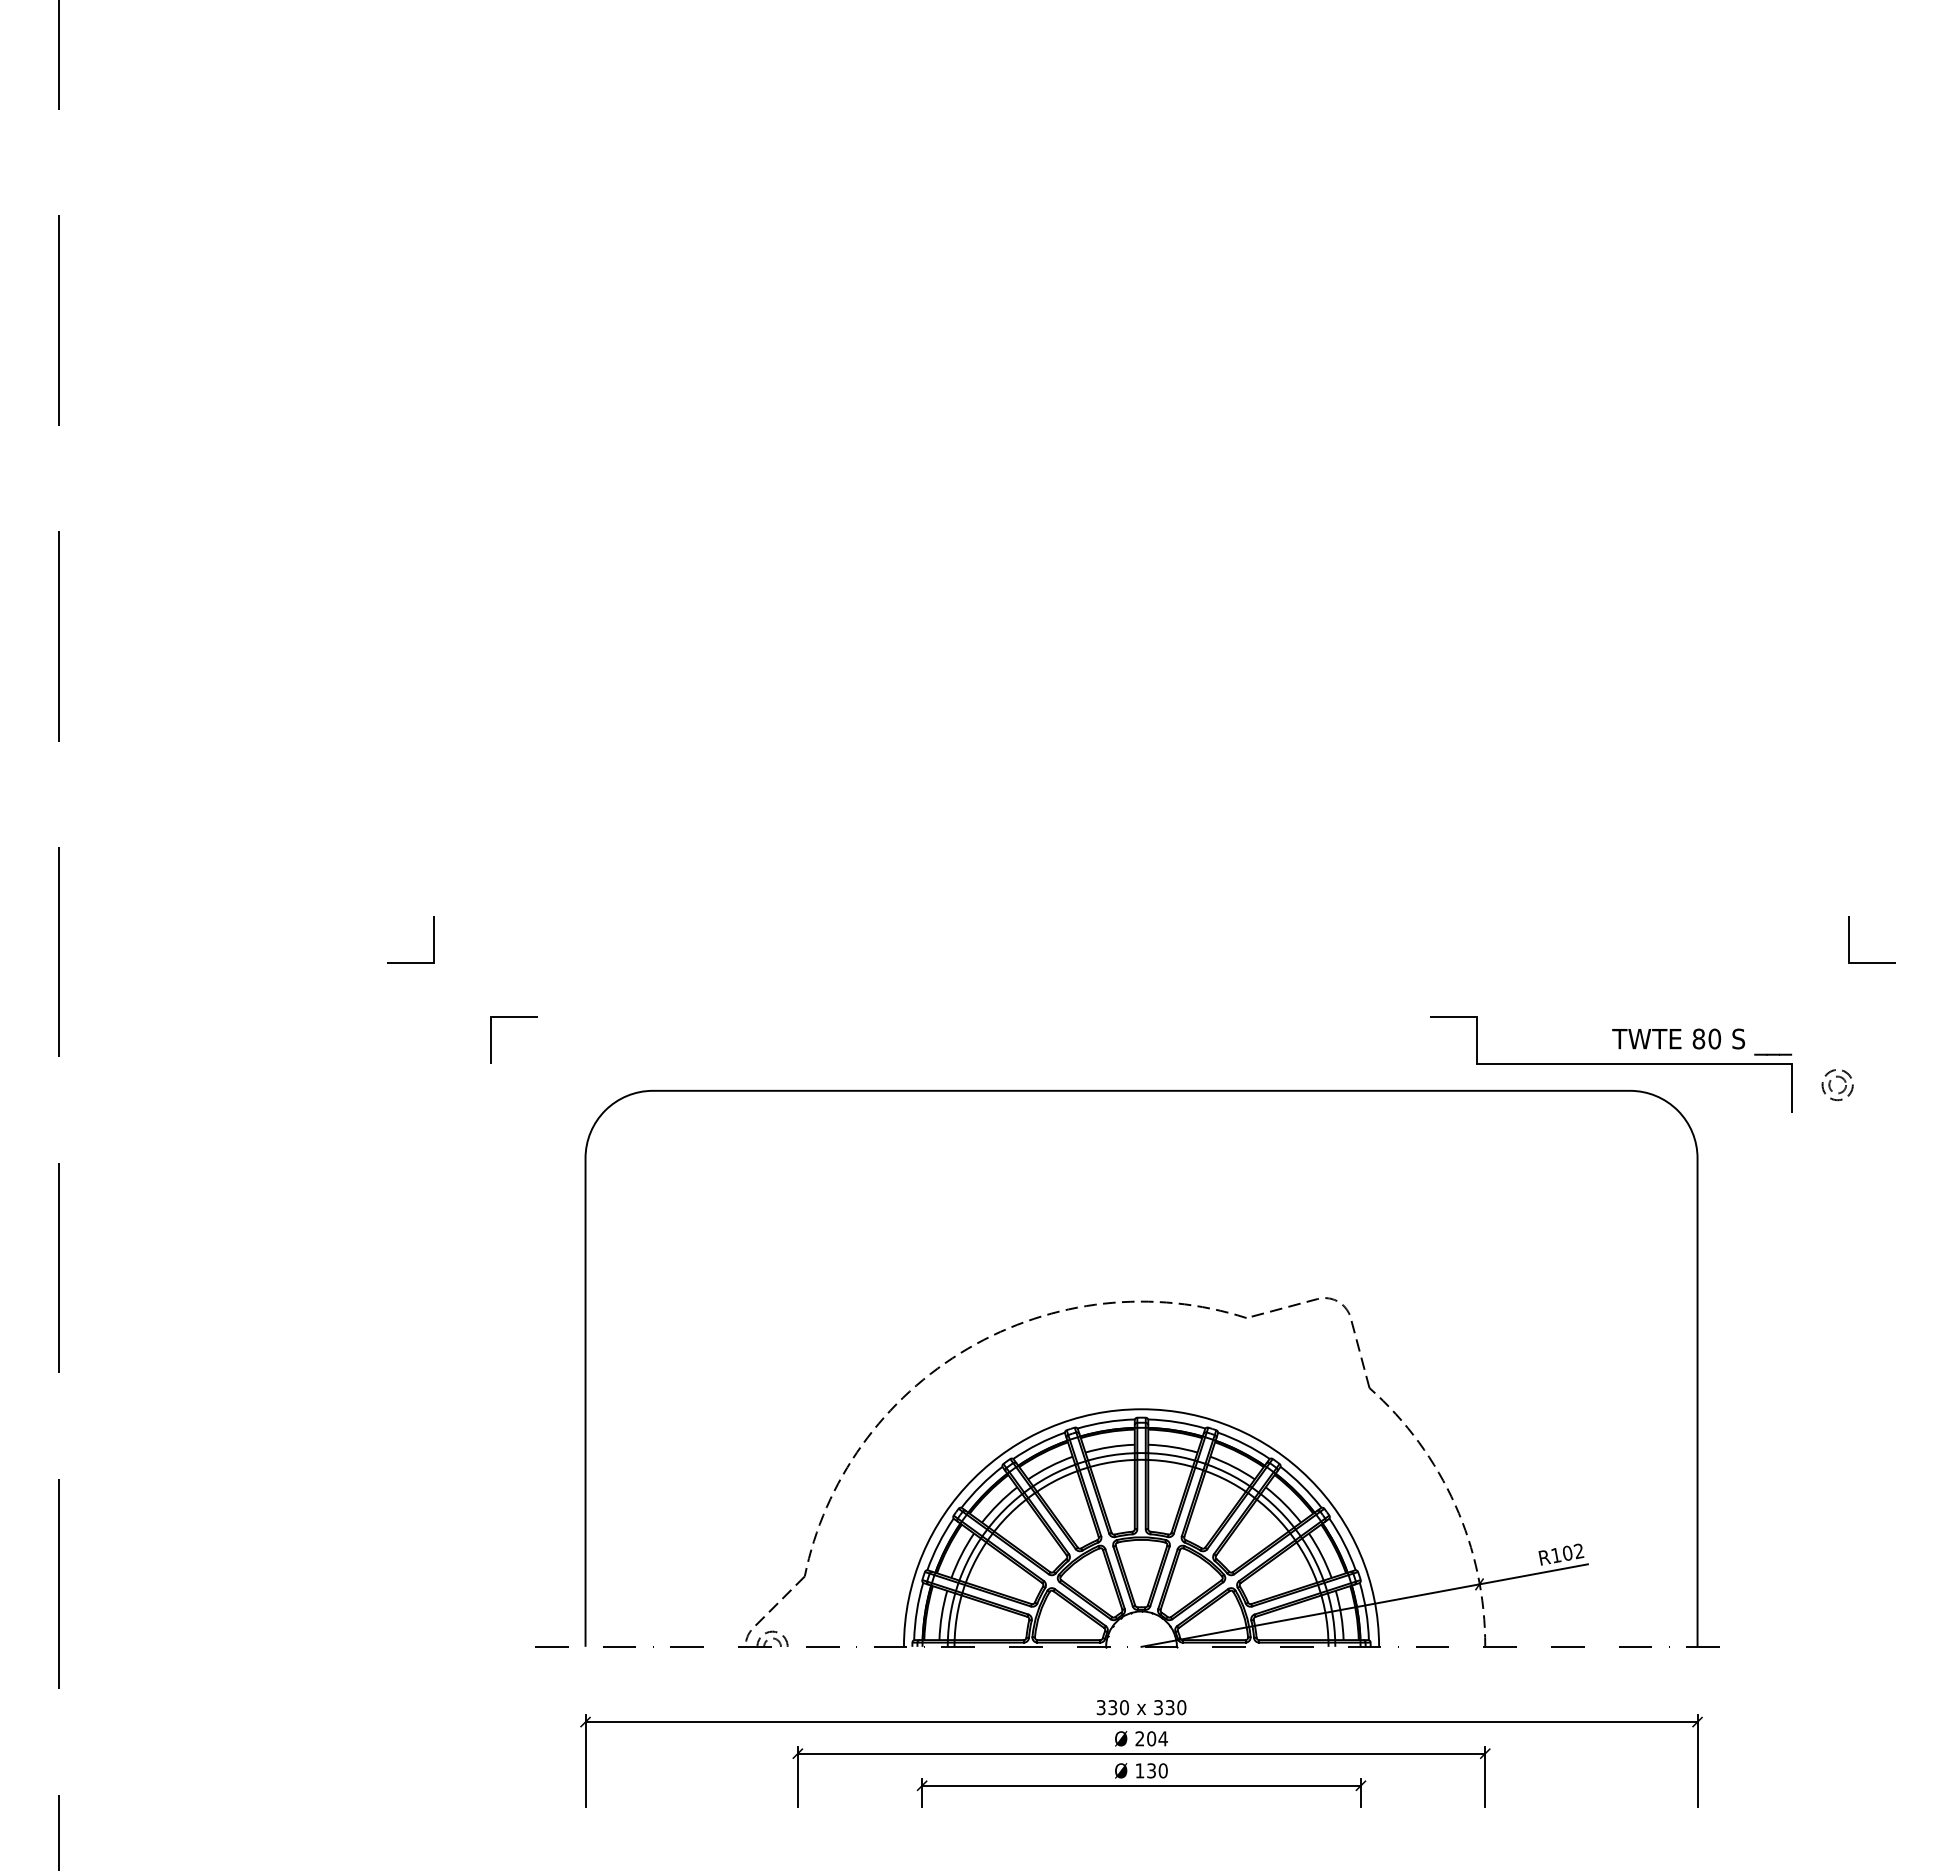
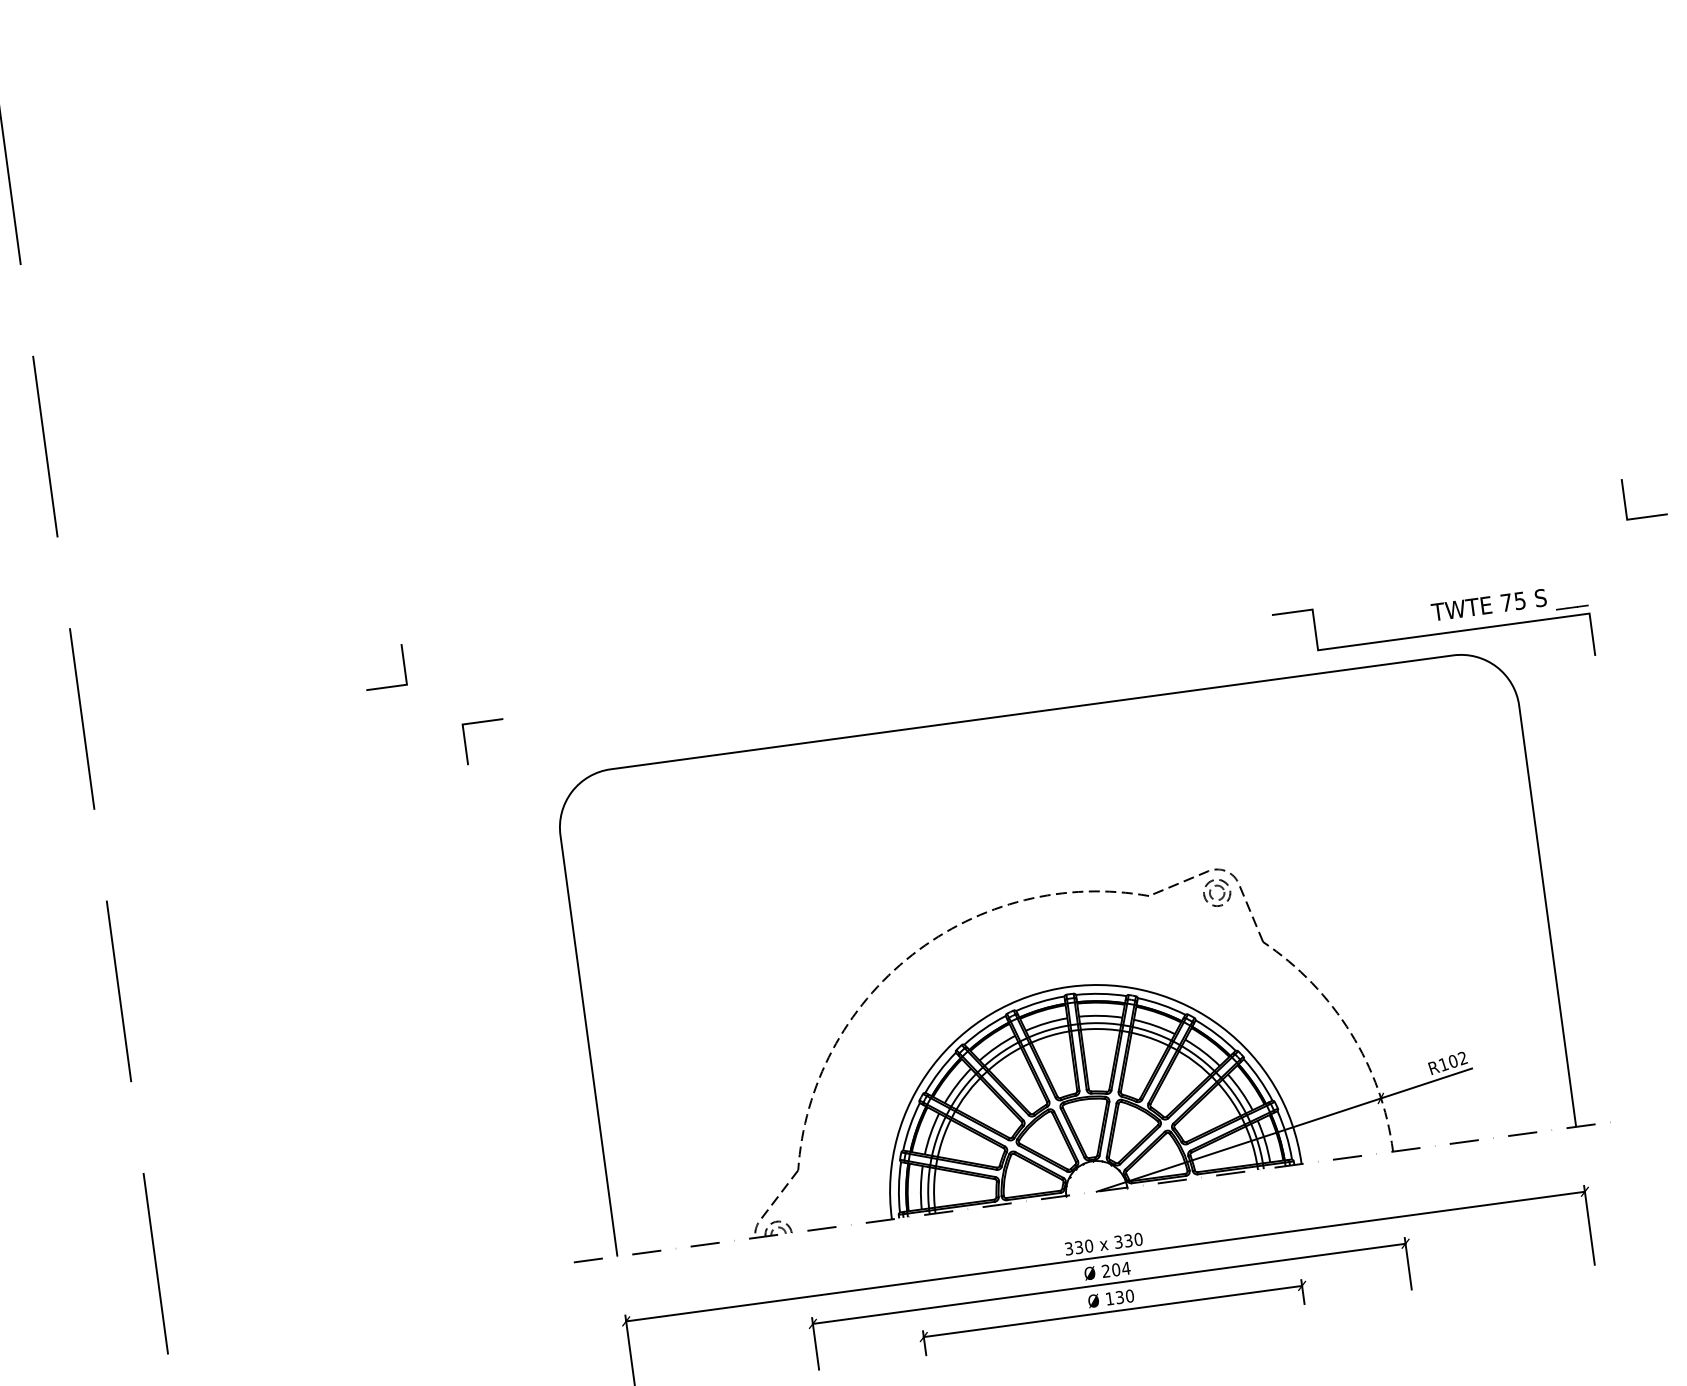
text: (1706, 1038) -> (1512, 601), 80 -> 75
part: (1831, 1088) -> (1212, 896), moved

